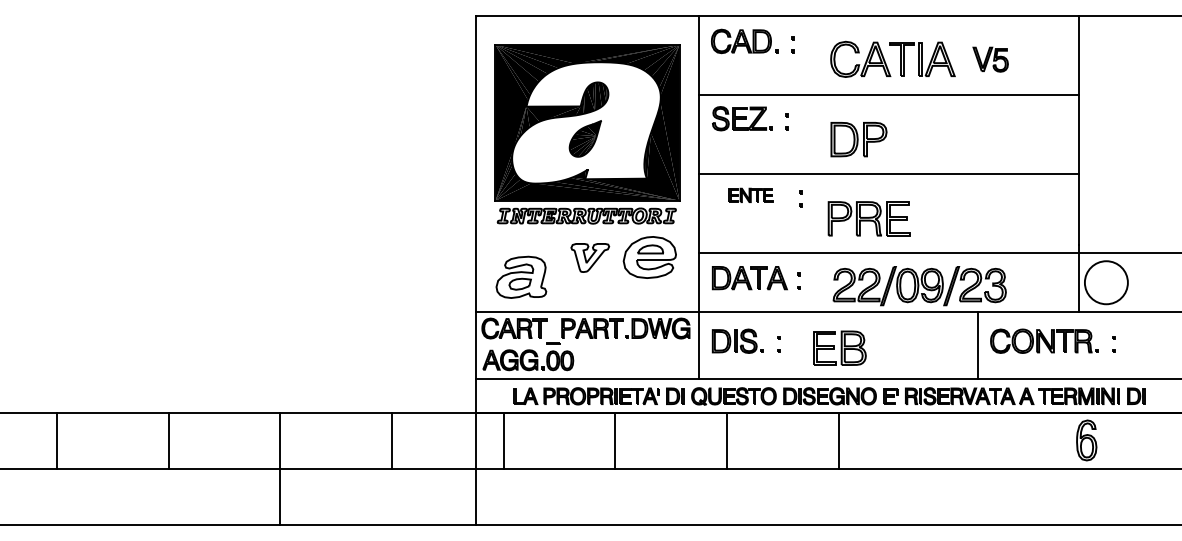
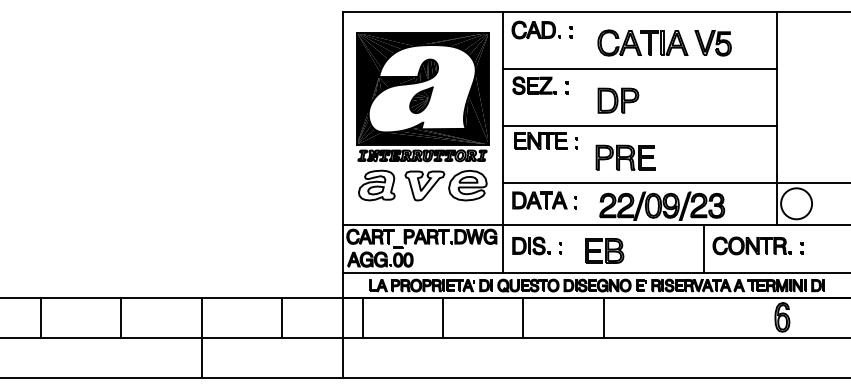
part: (990, 59) -> (713, 43), size x1.43
part: (750, 195) -> (540, 141), size x1.67
part: (590, 257) -> (425, 185), size x1.43
part: (521, 276) -> (376, 184), moved

